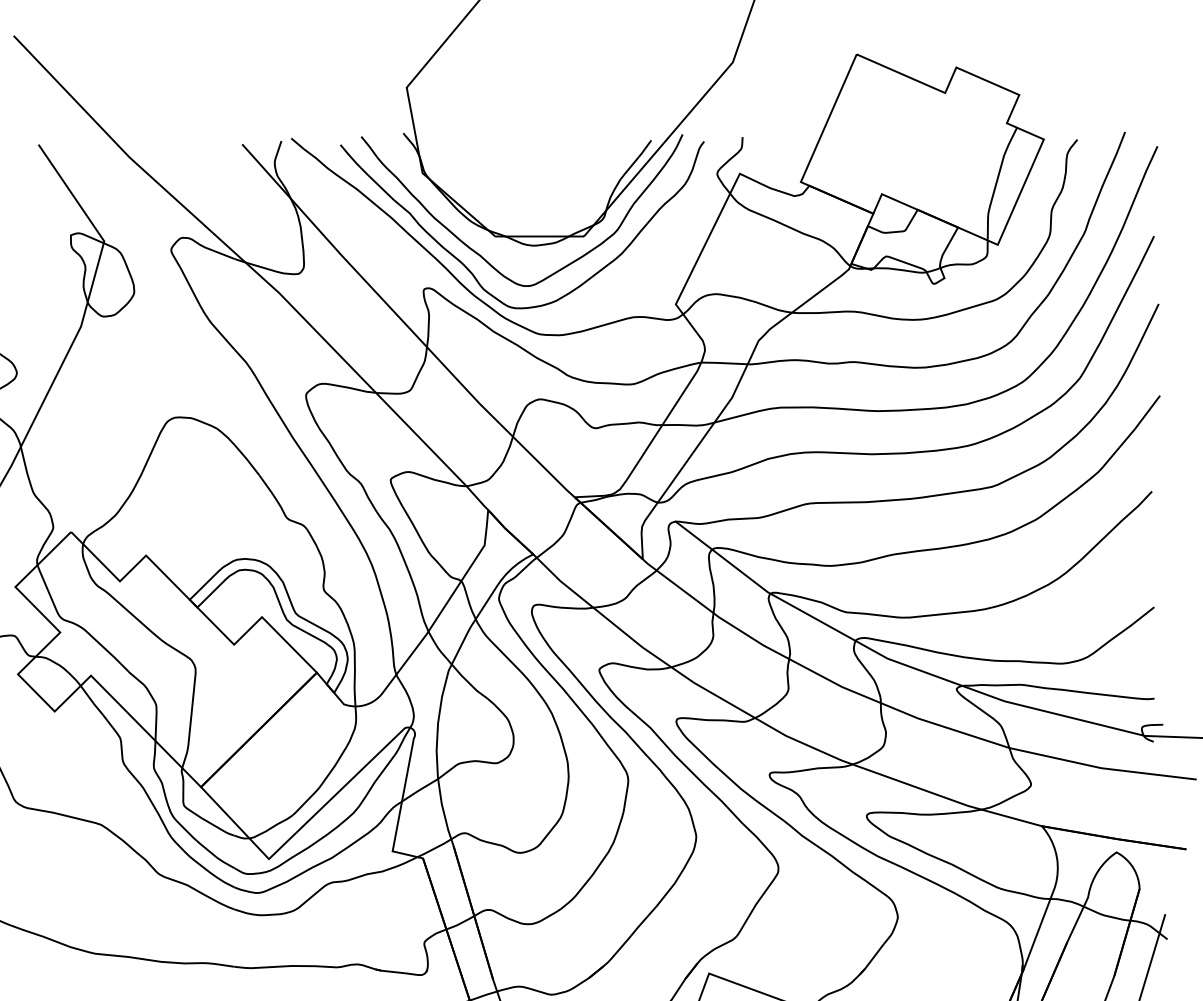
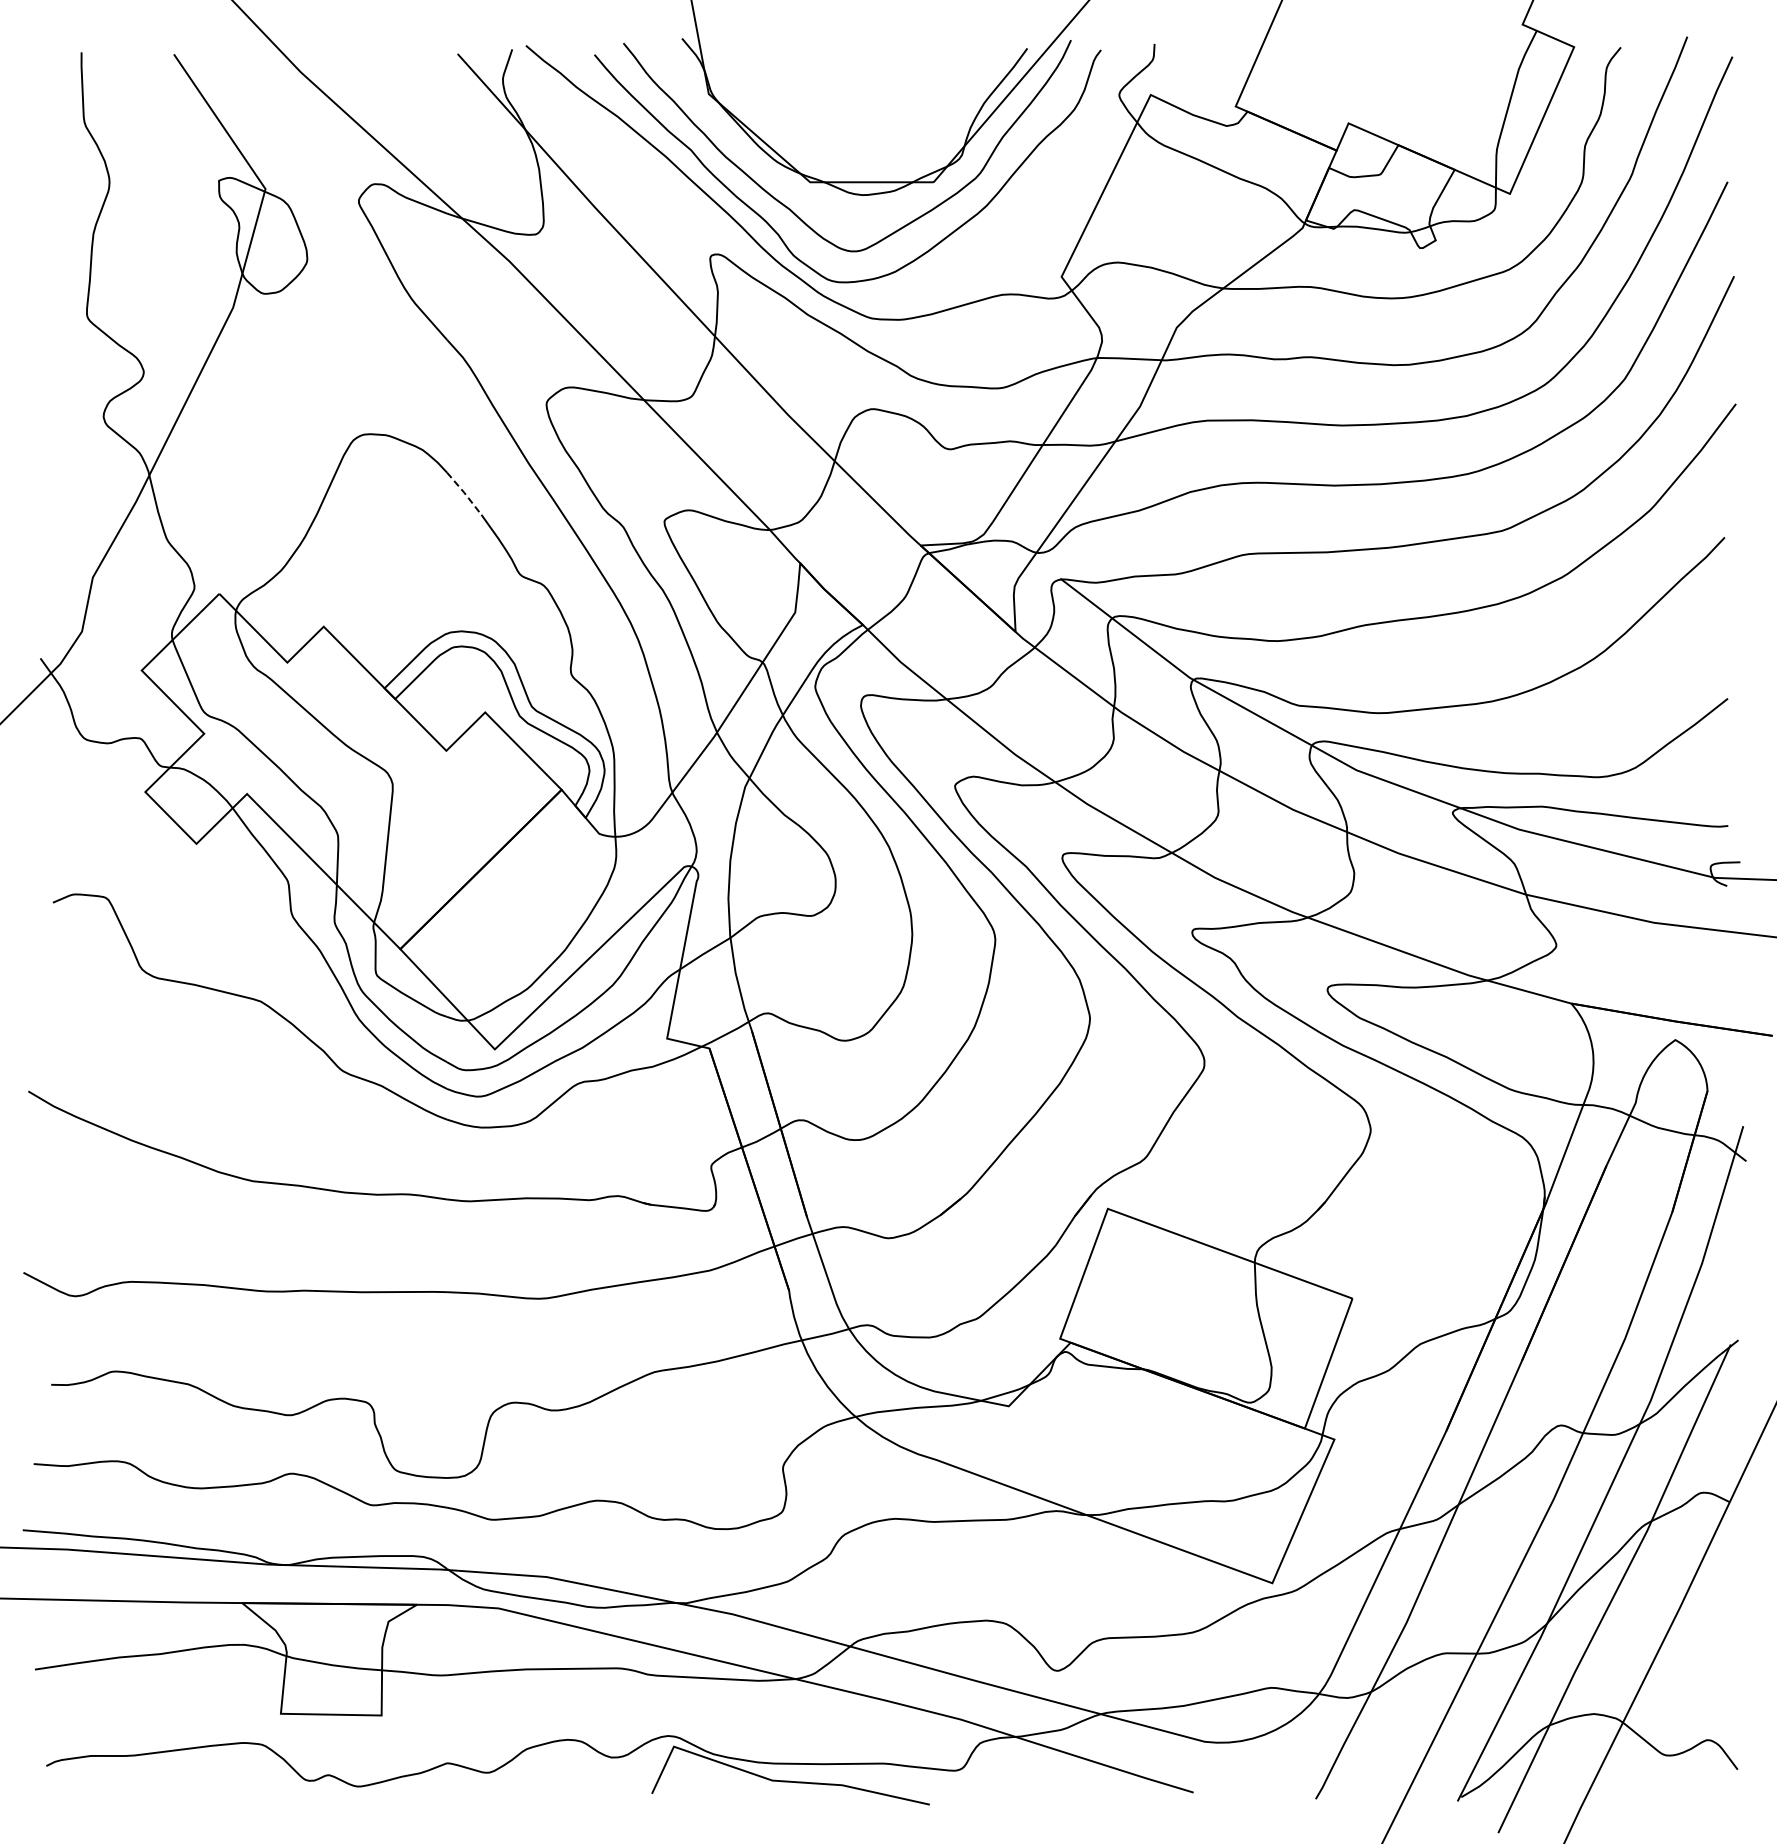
line: (247, 459) -> (464, 493), solid -> dashed

